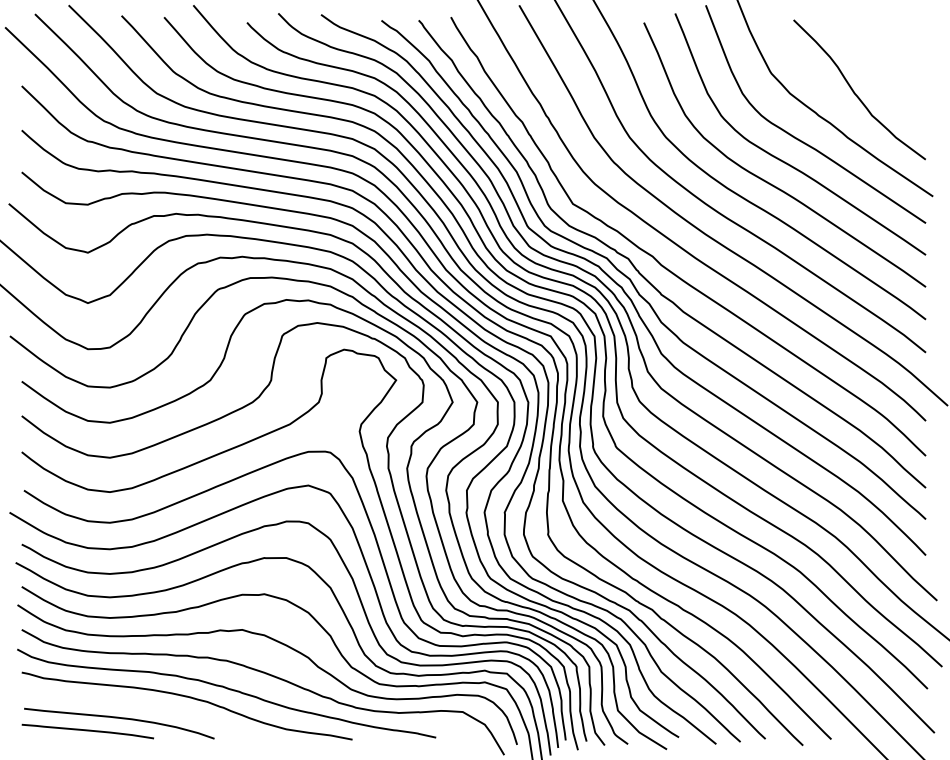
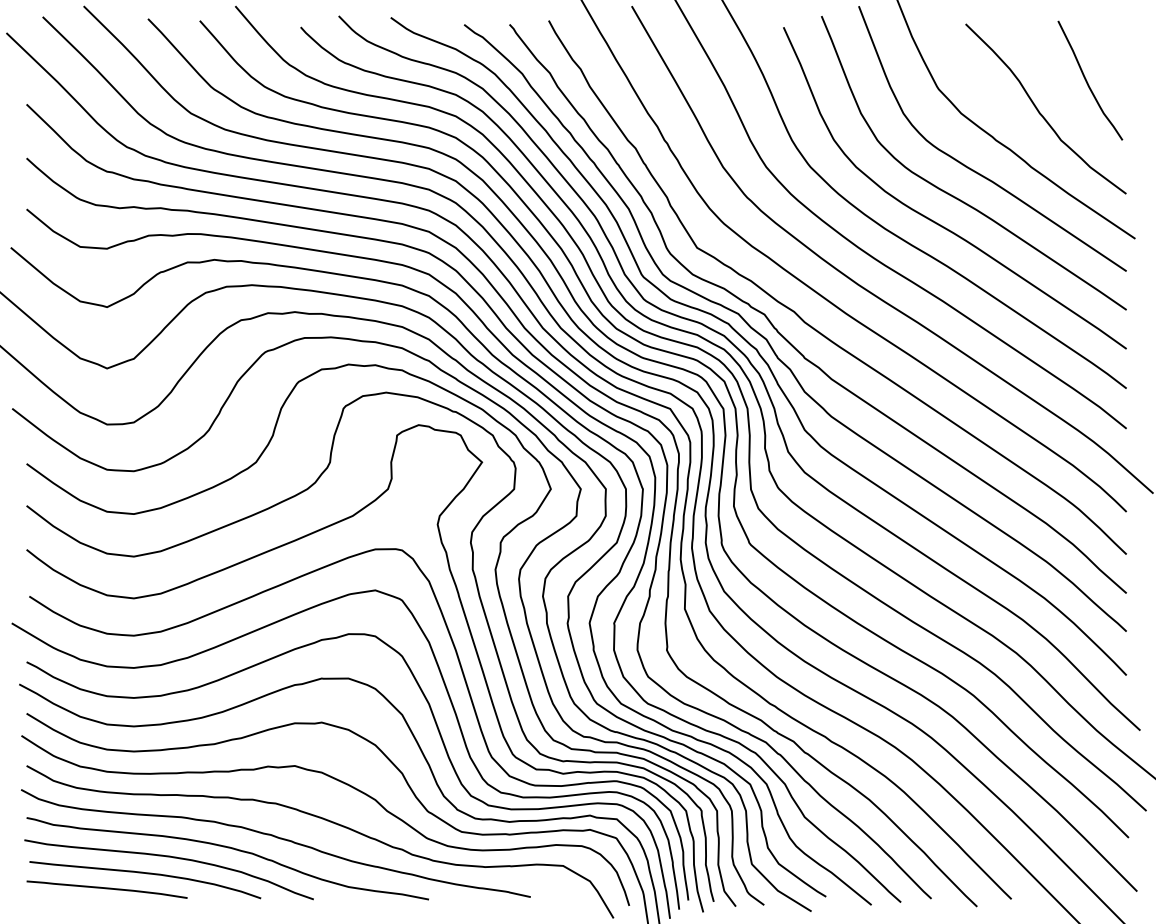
curve: (893, 66) -> (1087, 80), added
curve: (138, 705) -> (168, 857), added

